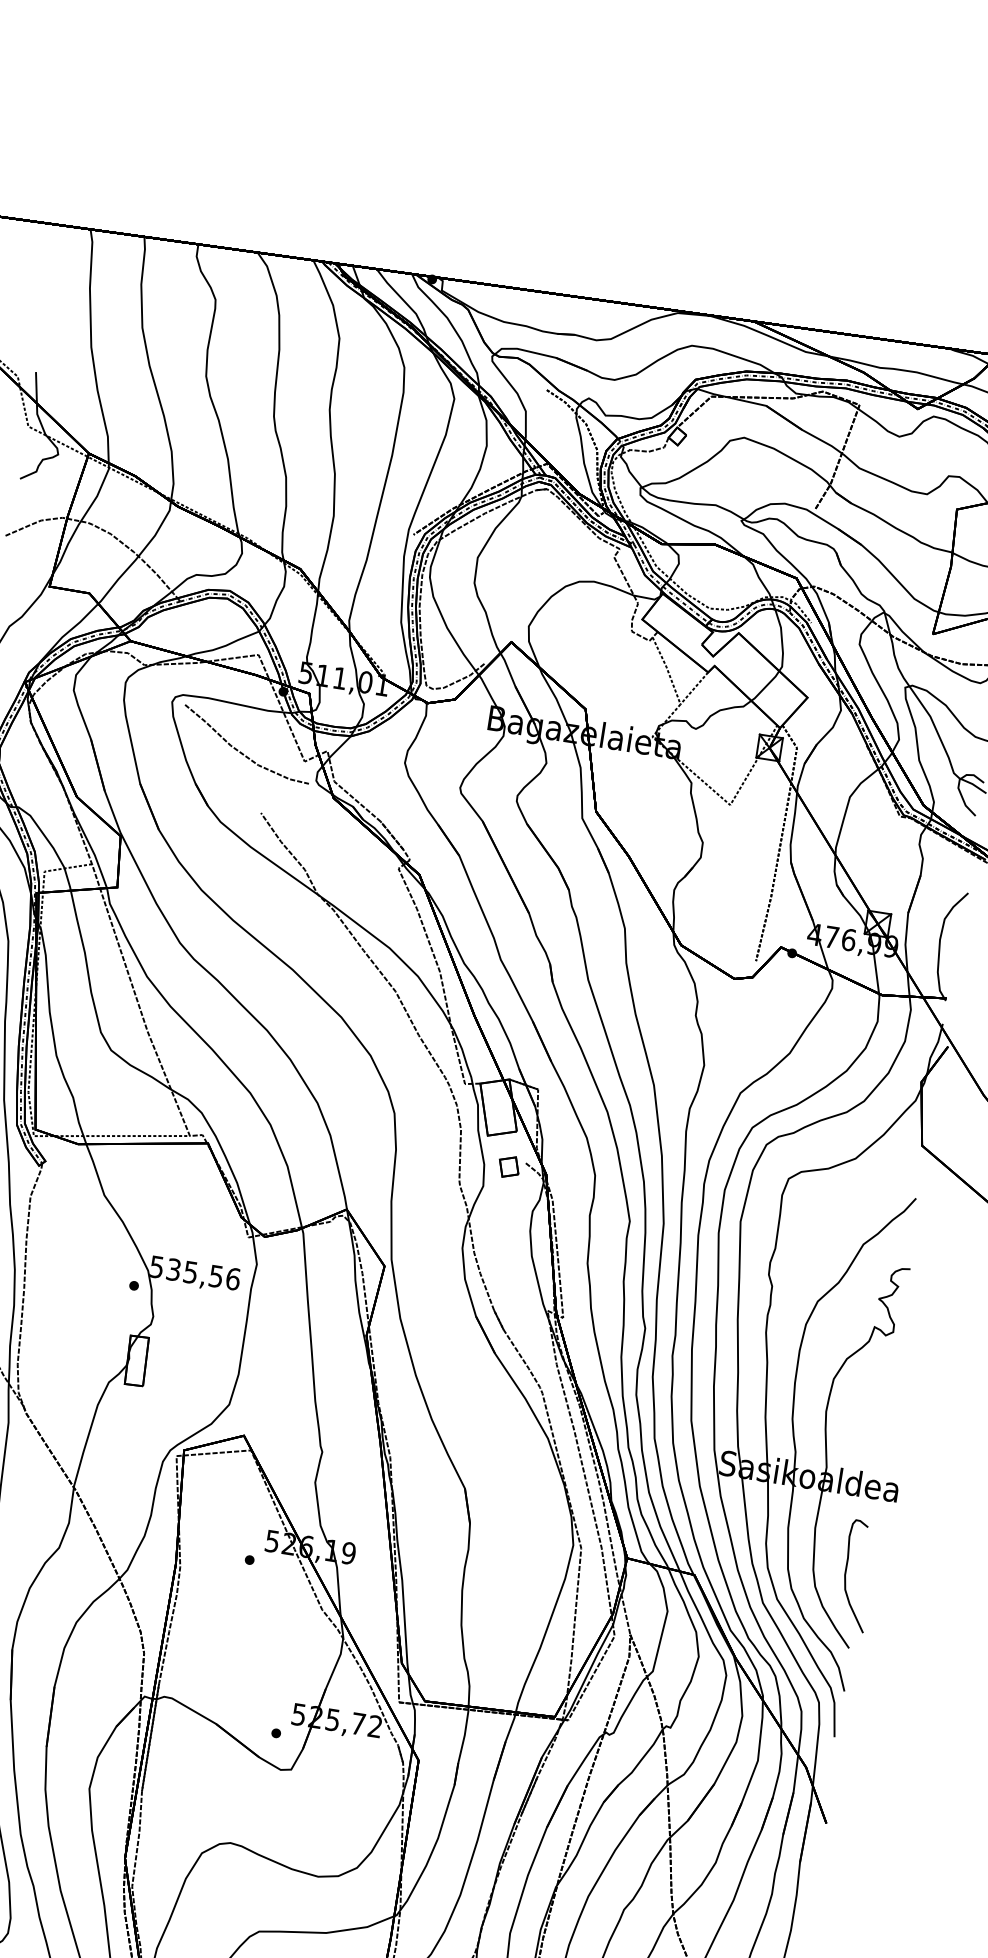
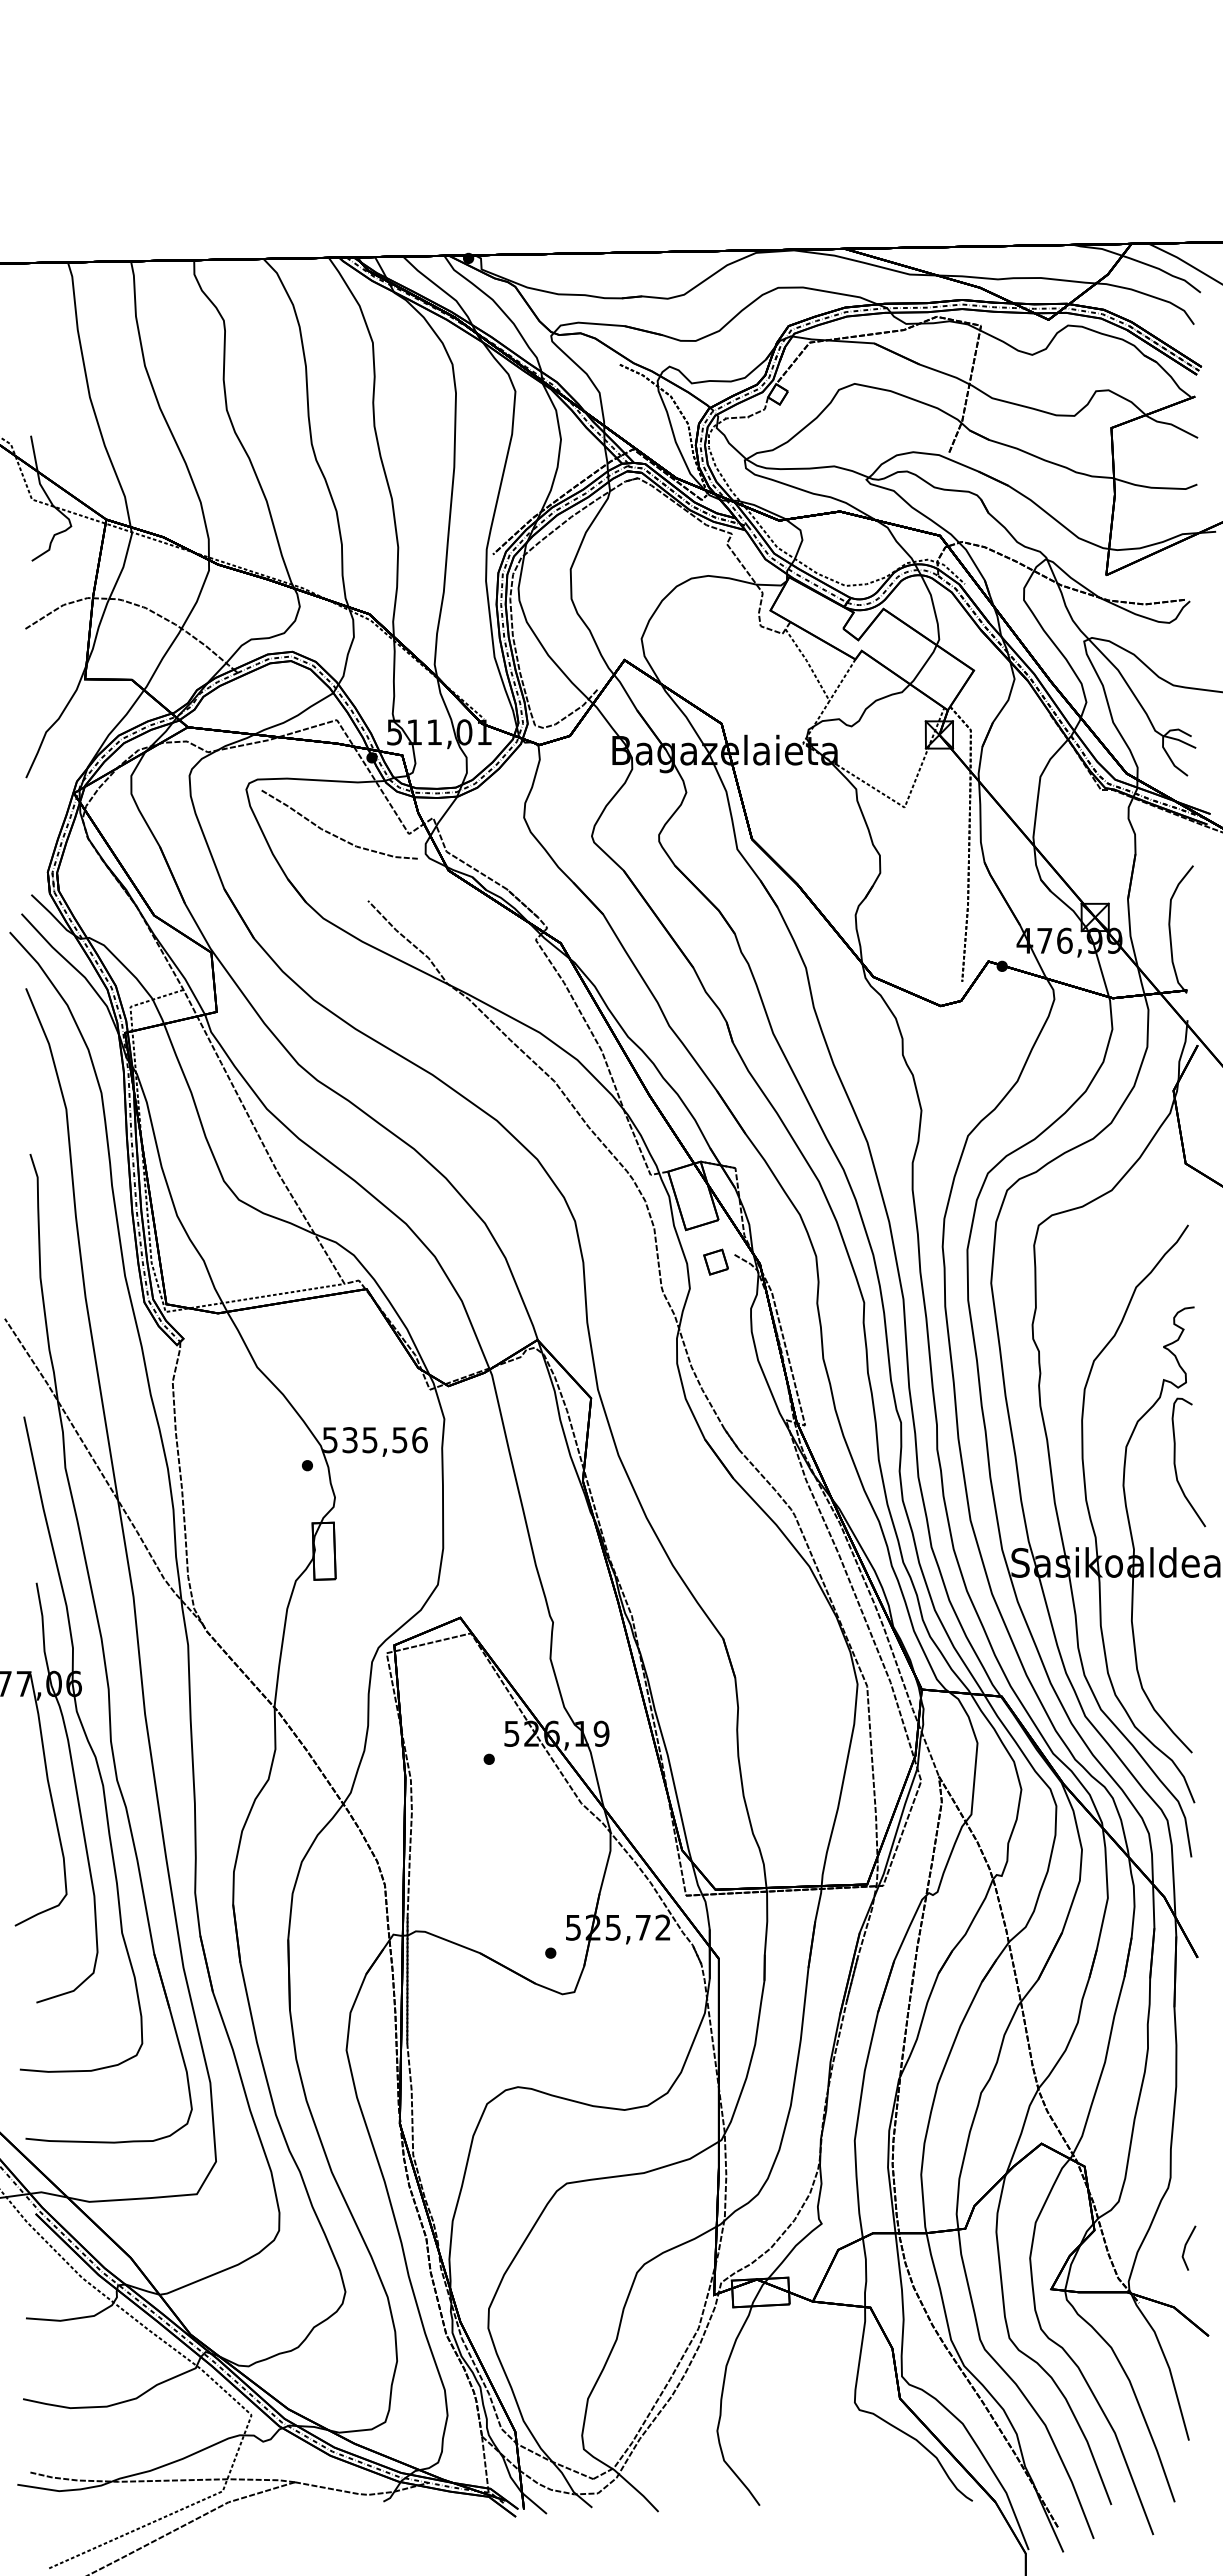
curve: (846, 1574) -> (1175, 1462), moved

